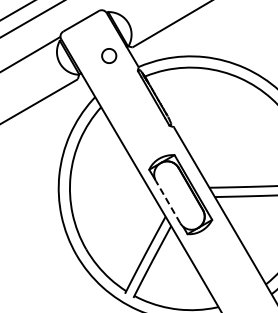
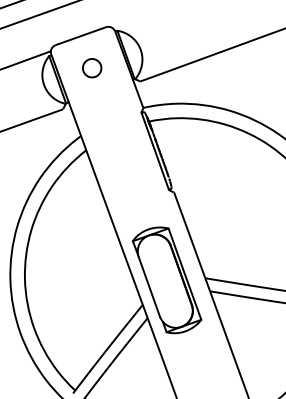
part: (109, 55) -> (92, 67), moved
line: (167, 201) -> (148, 285), dashed -> solid

